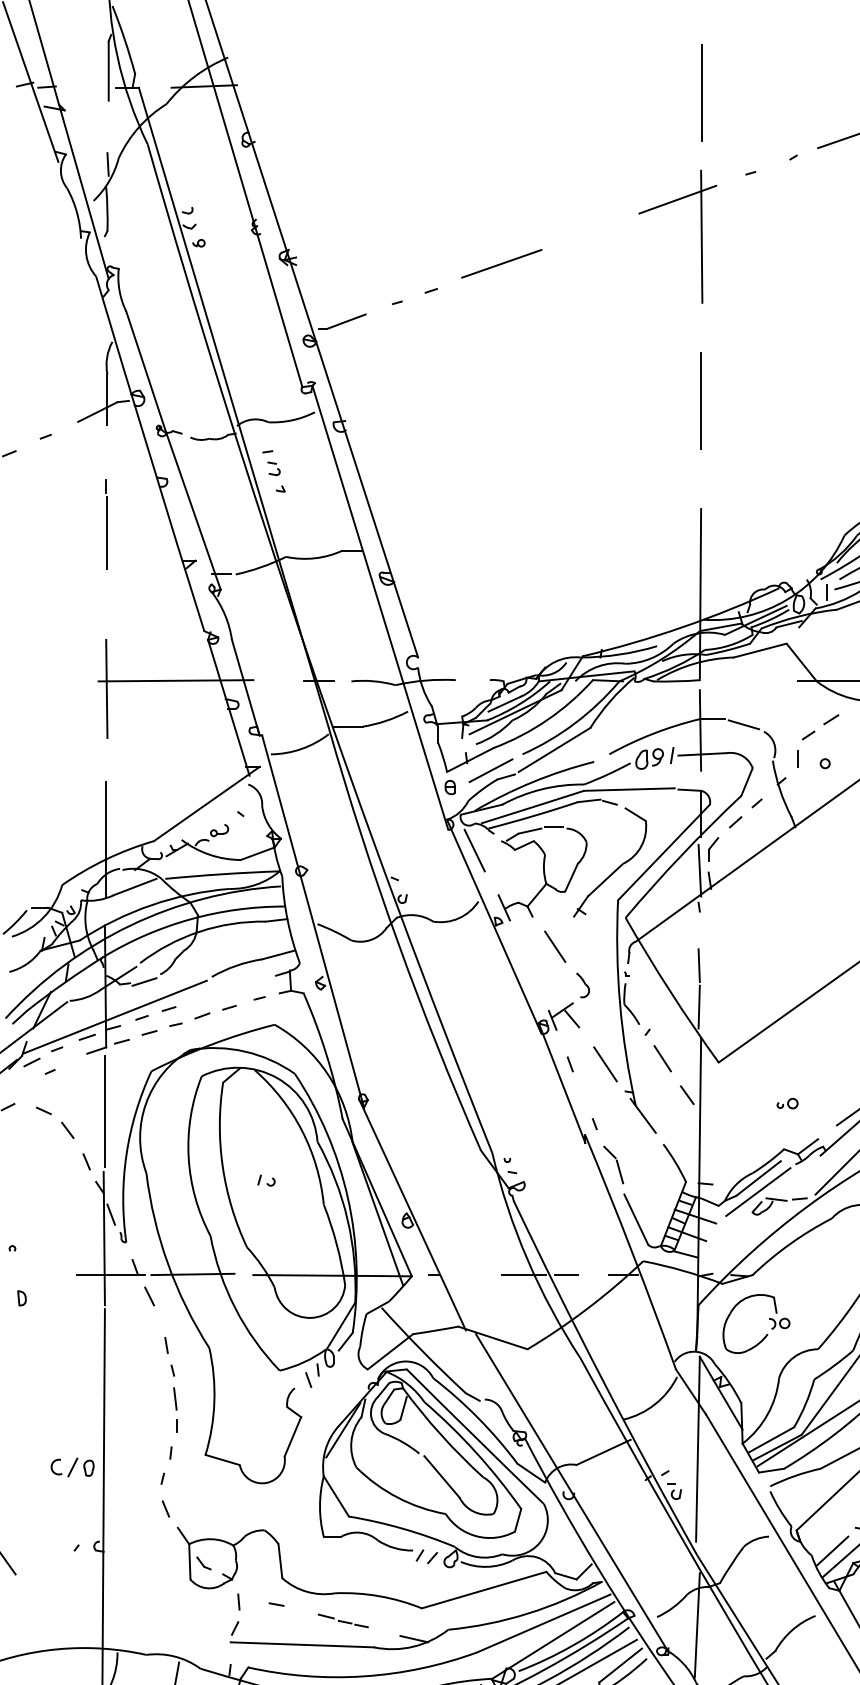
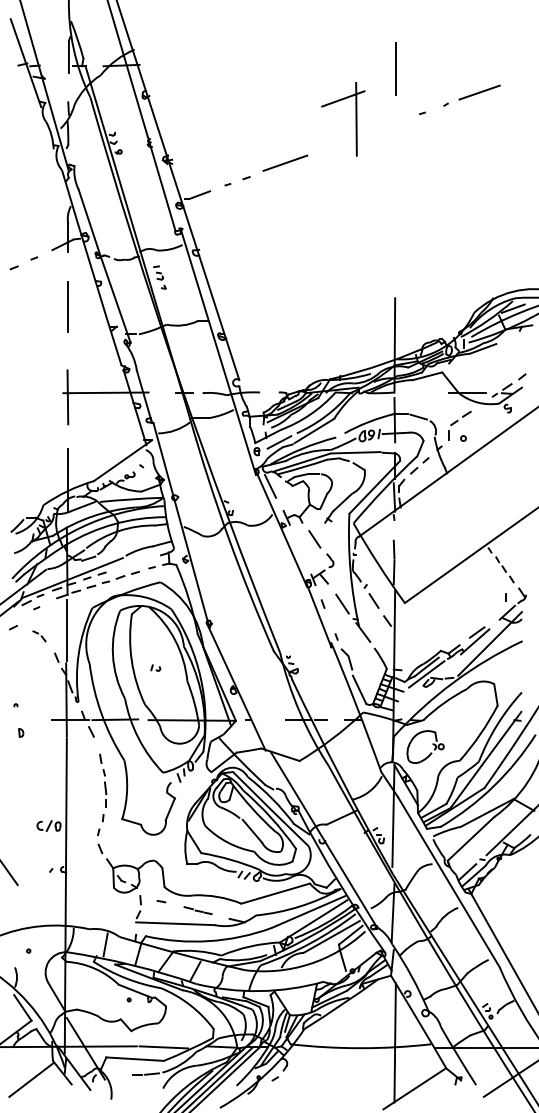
part: (699, 237) -> (355, 119), moved
line: (701, 400) -> (395, 238), removed
part: (787, 1103) -> (442, 625), removed
part: (55, 1123) -> (39, 636), size x0.6

